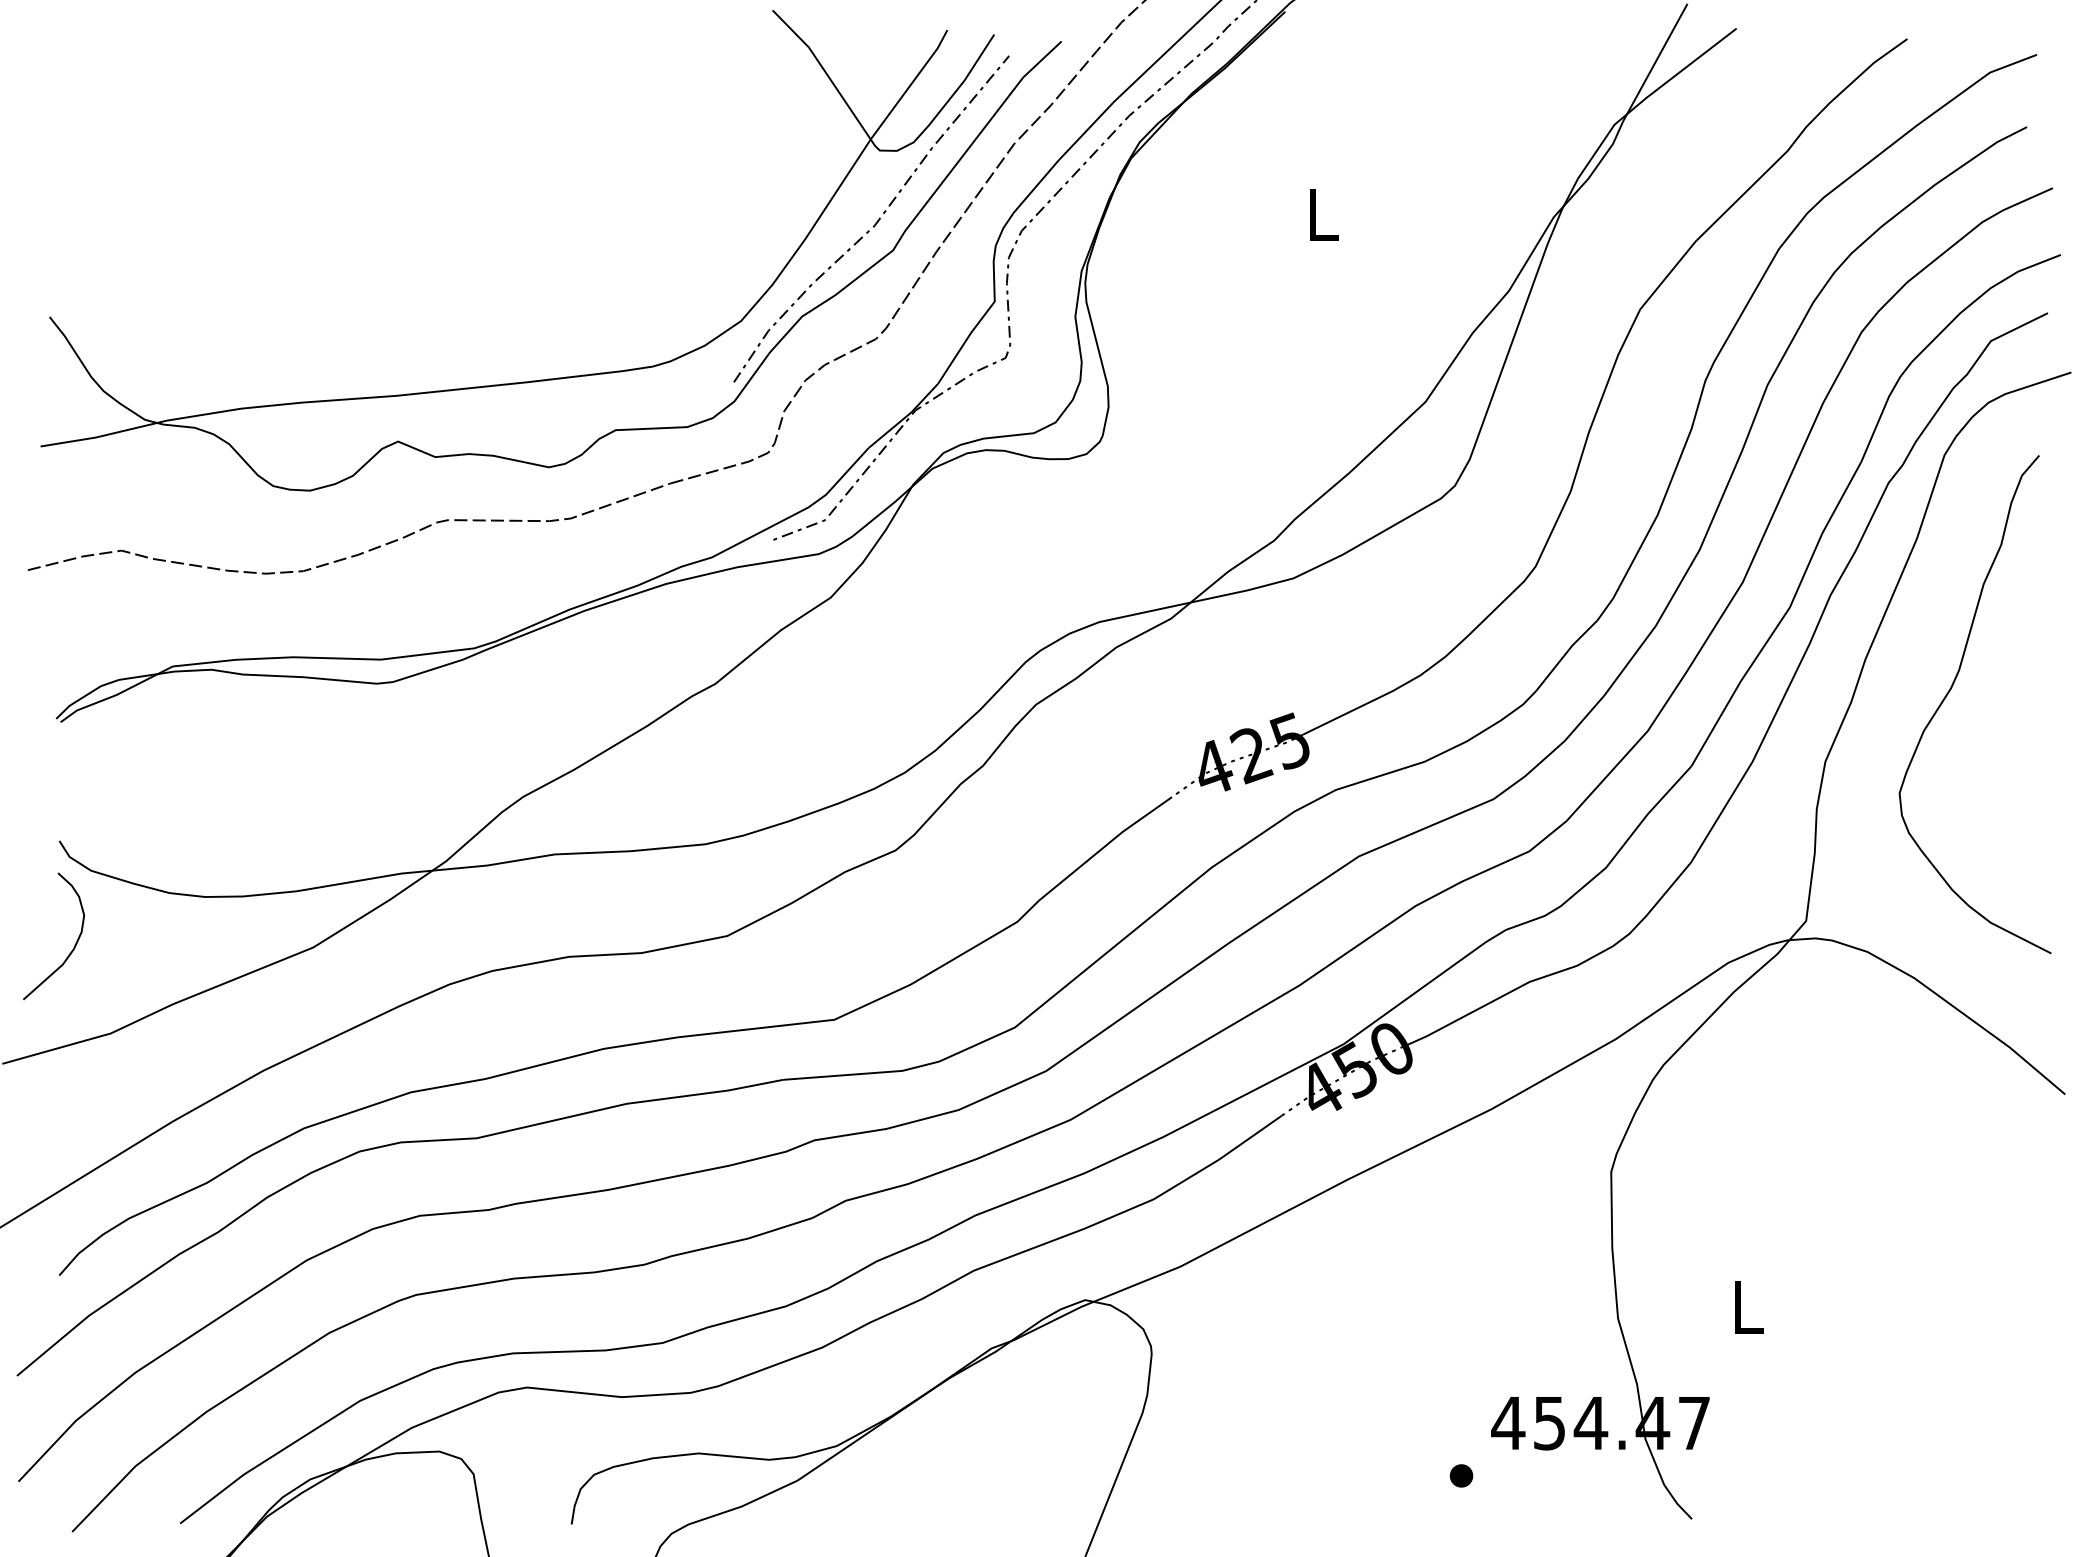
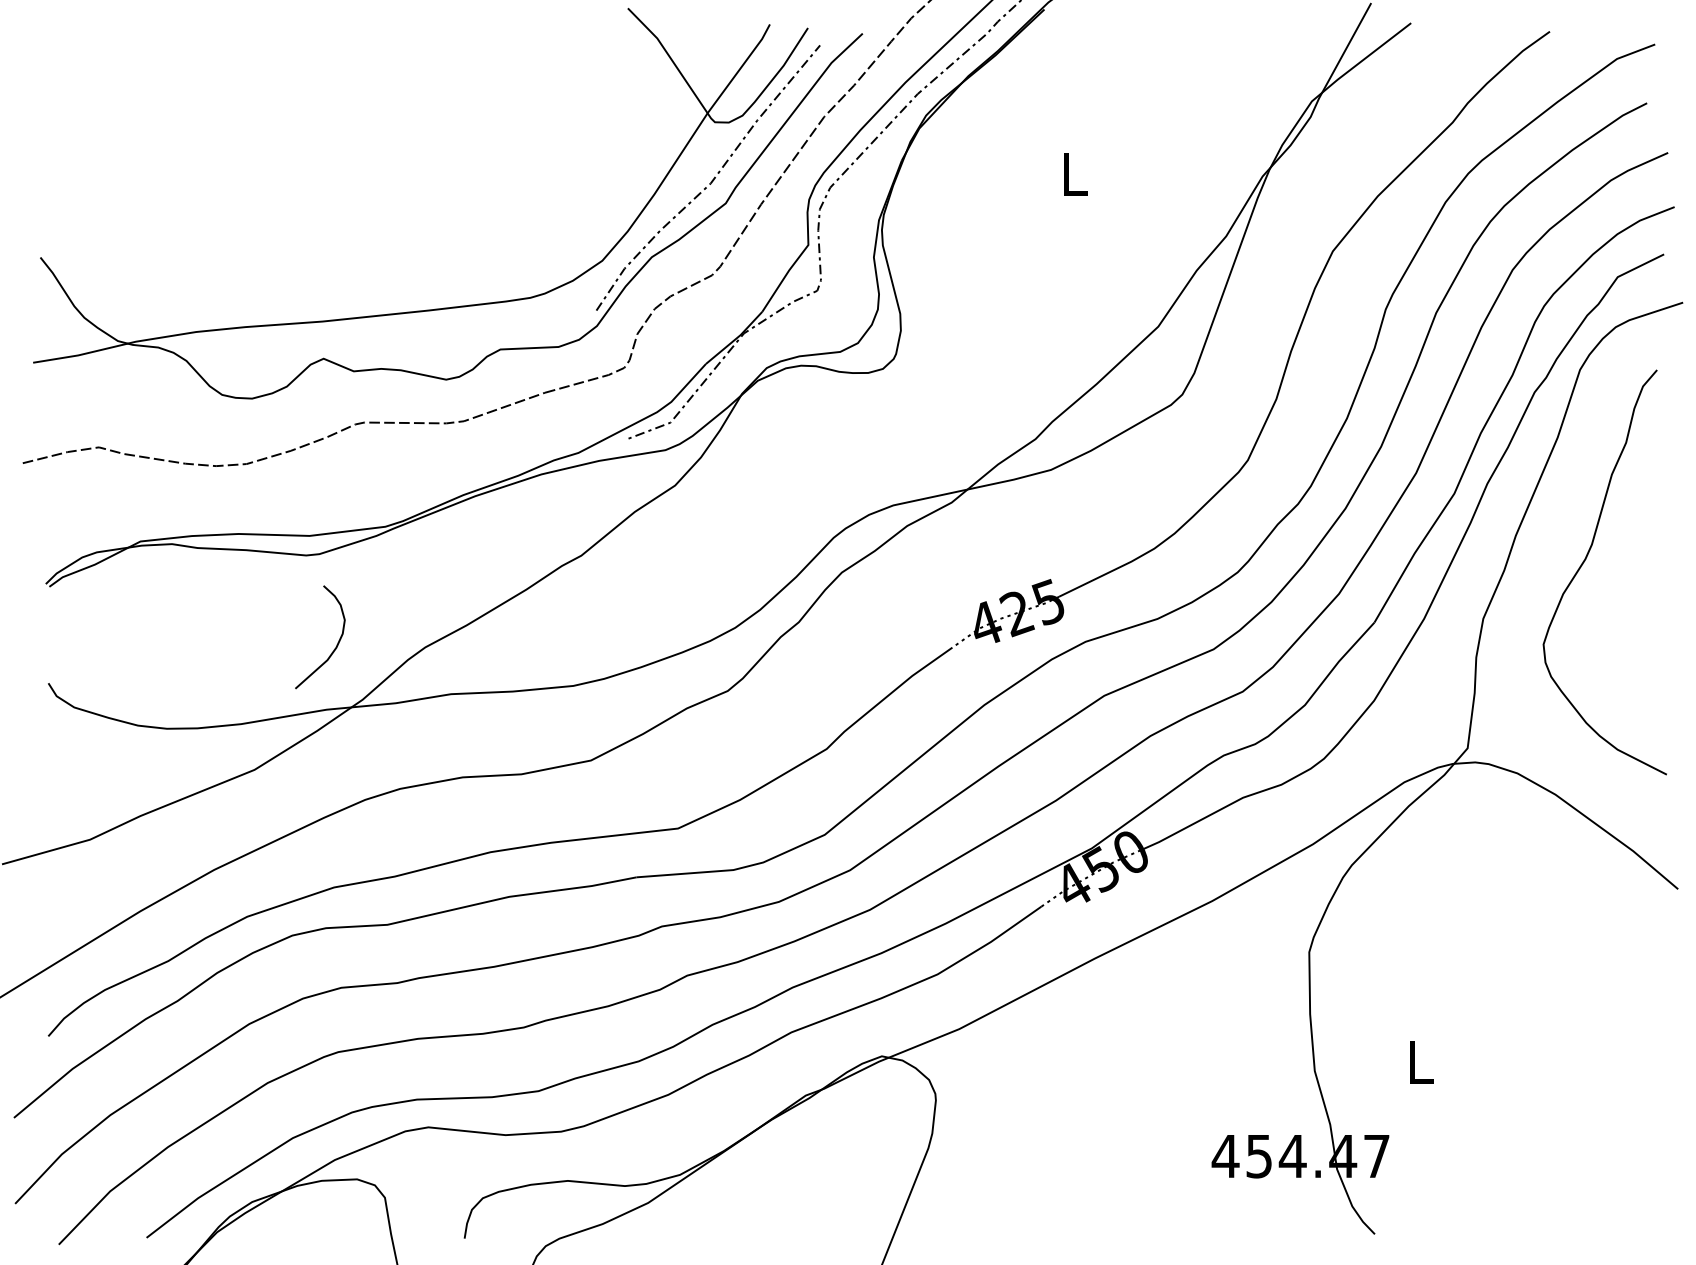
curve: (75, 942) -> (337, 642), moved
part: (1461, 1475) -> (1187, 1198), removed

